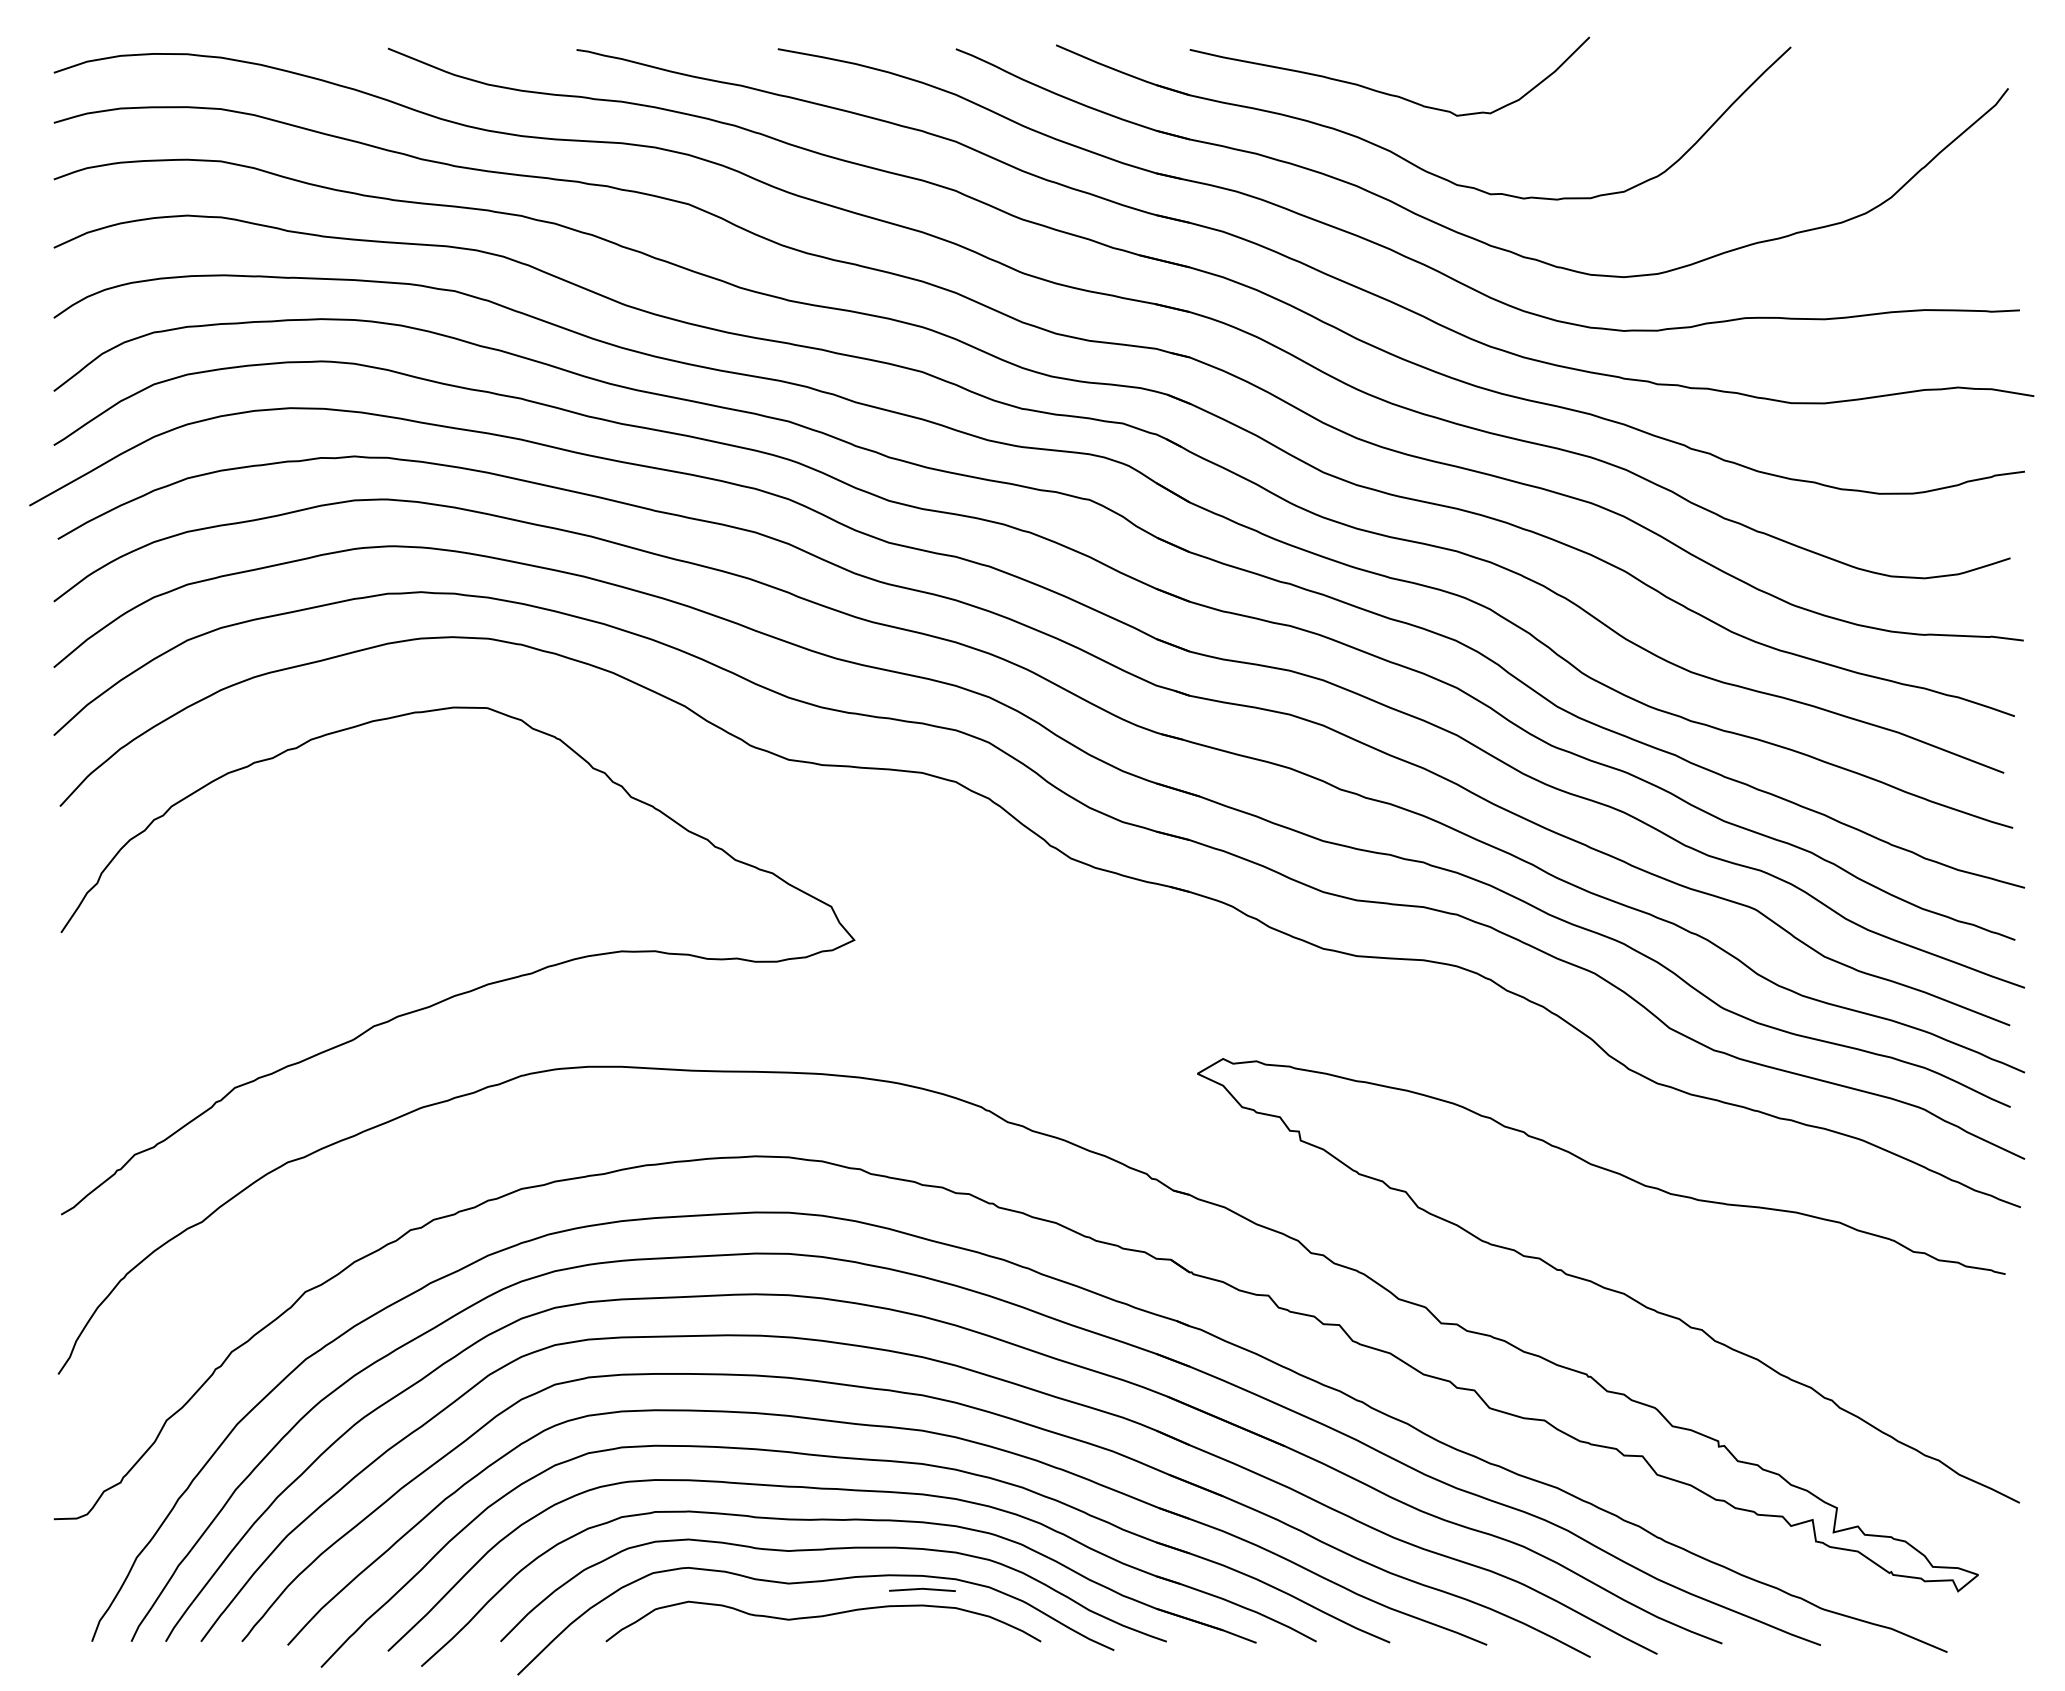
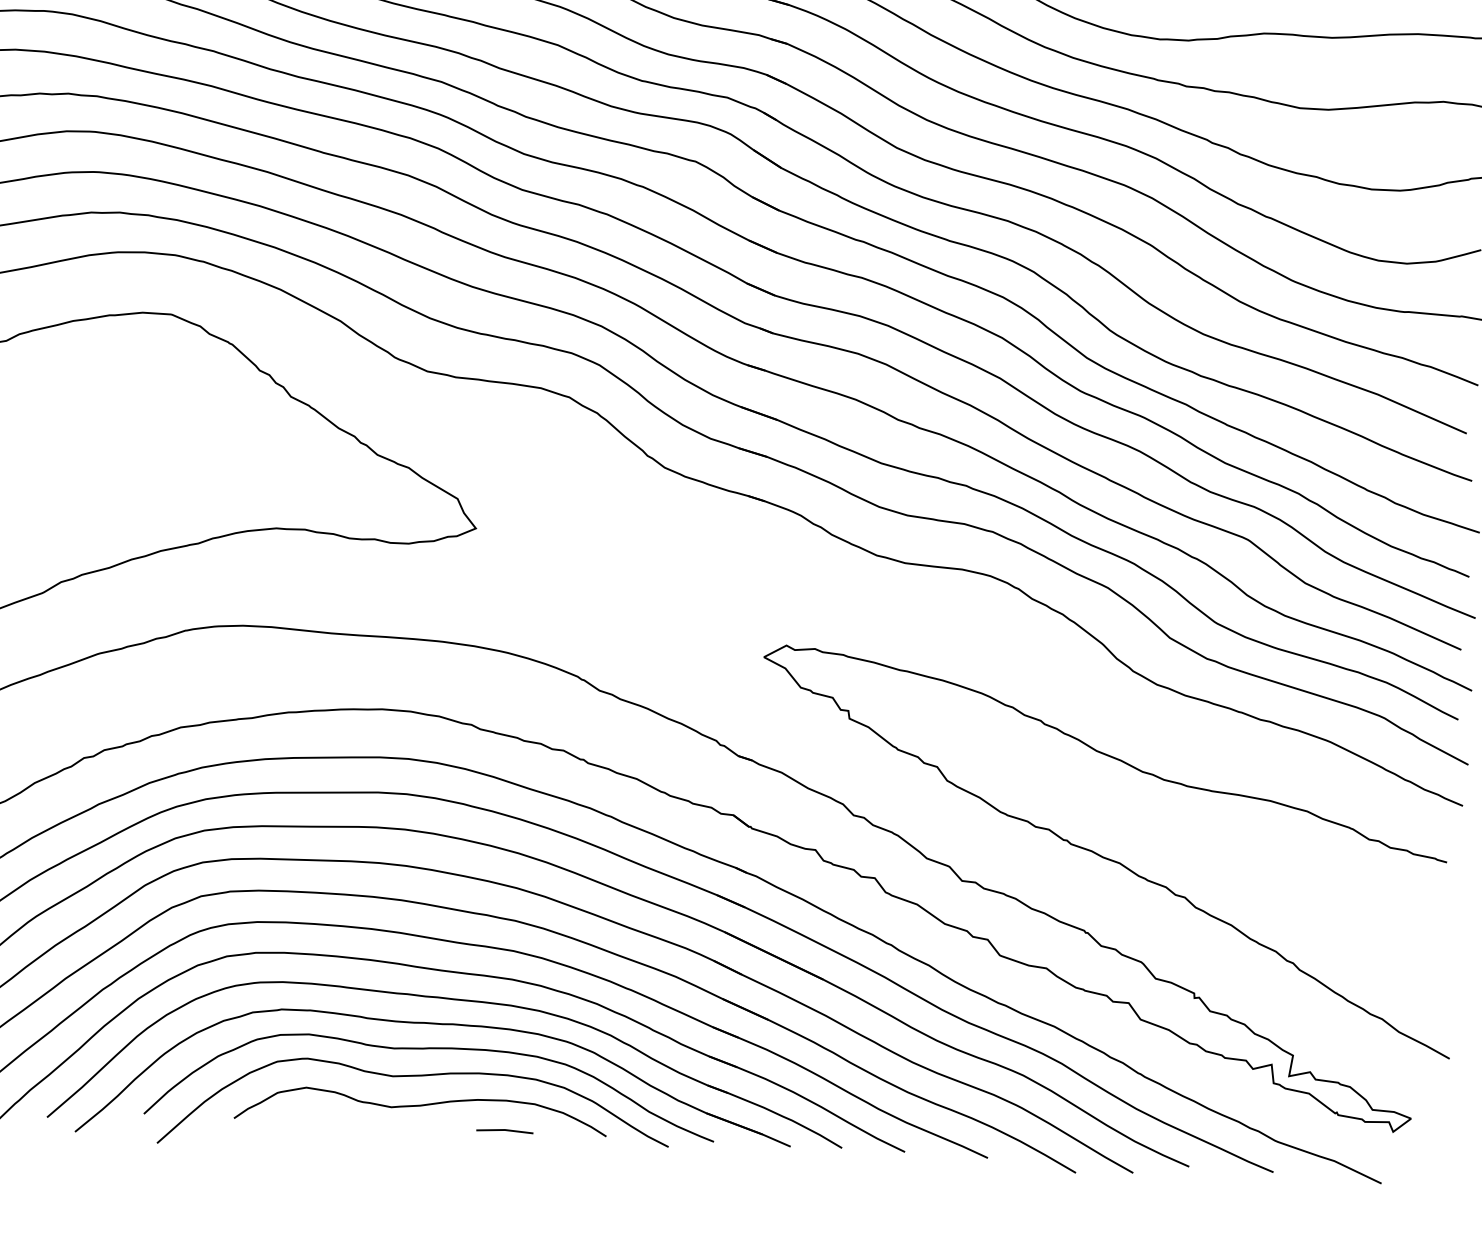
line: (922, 1589) -> (504, 1130), moved

